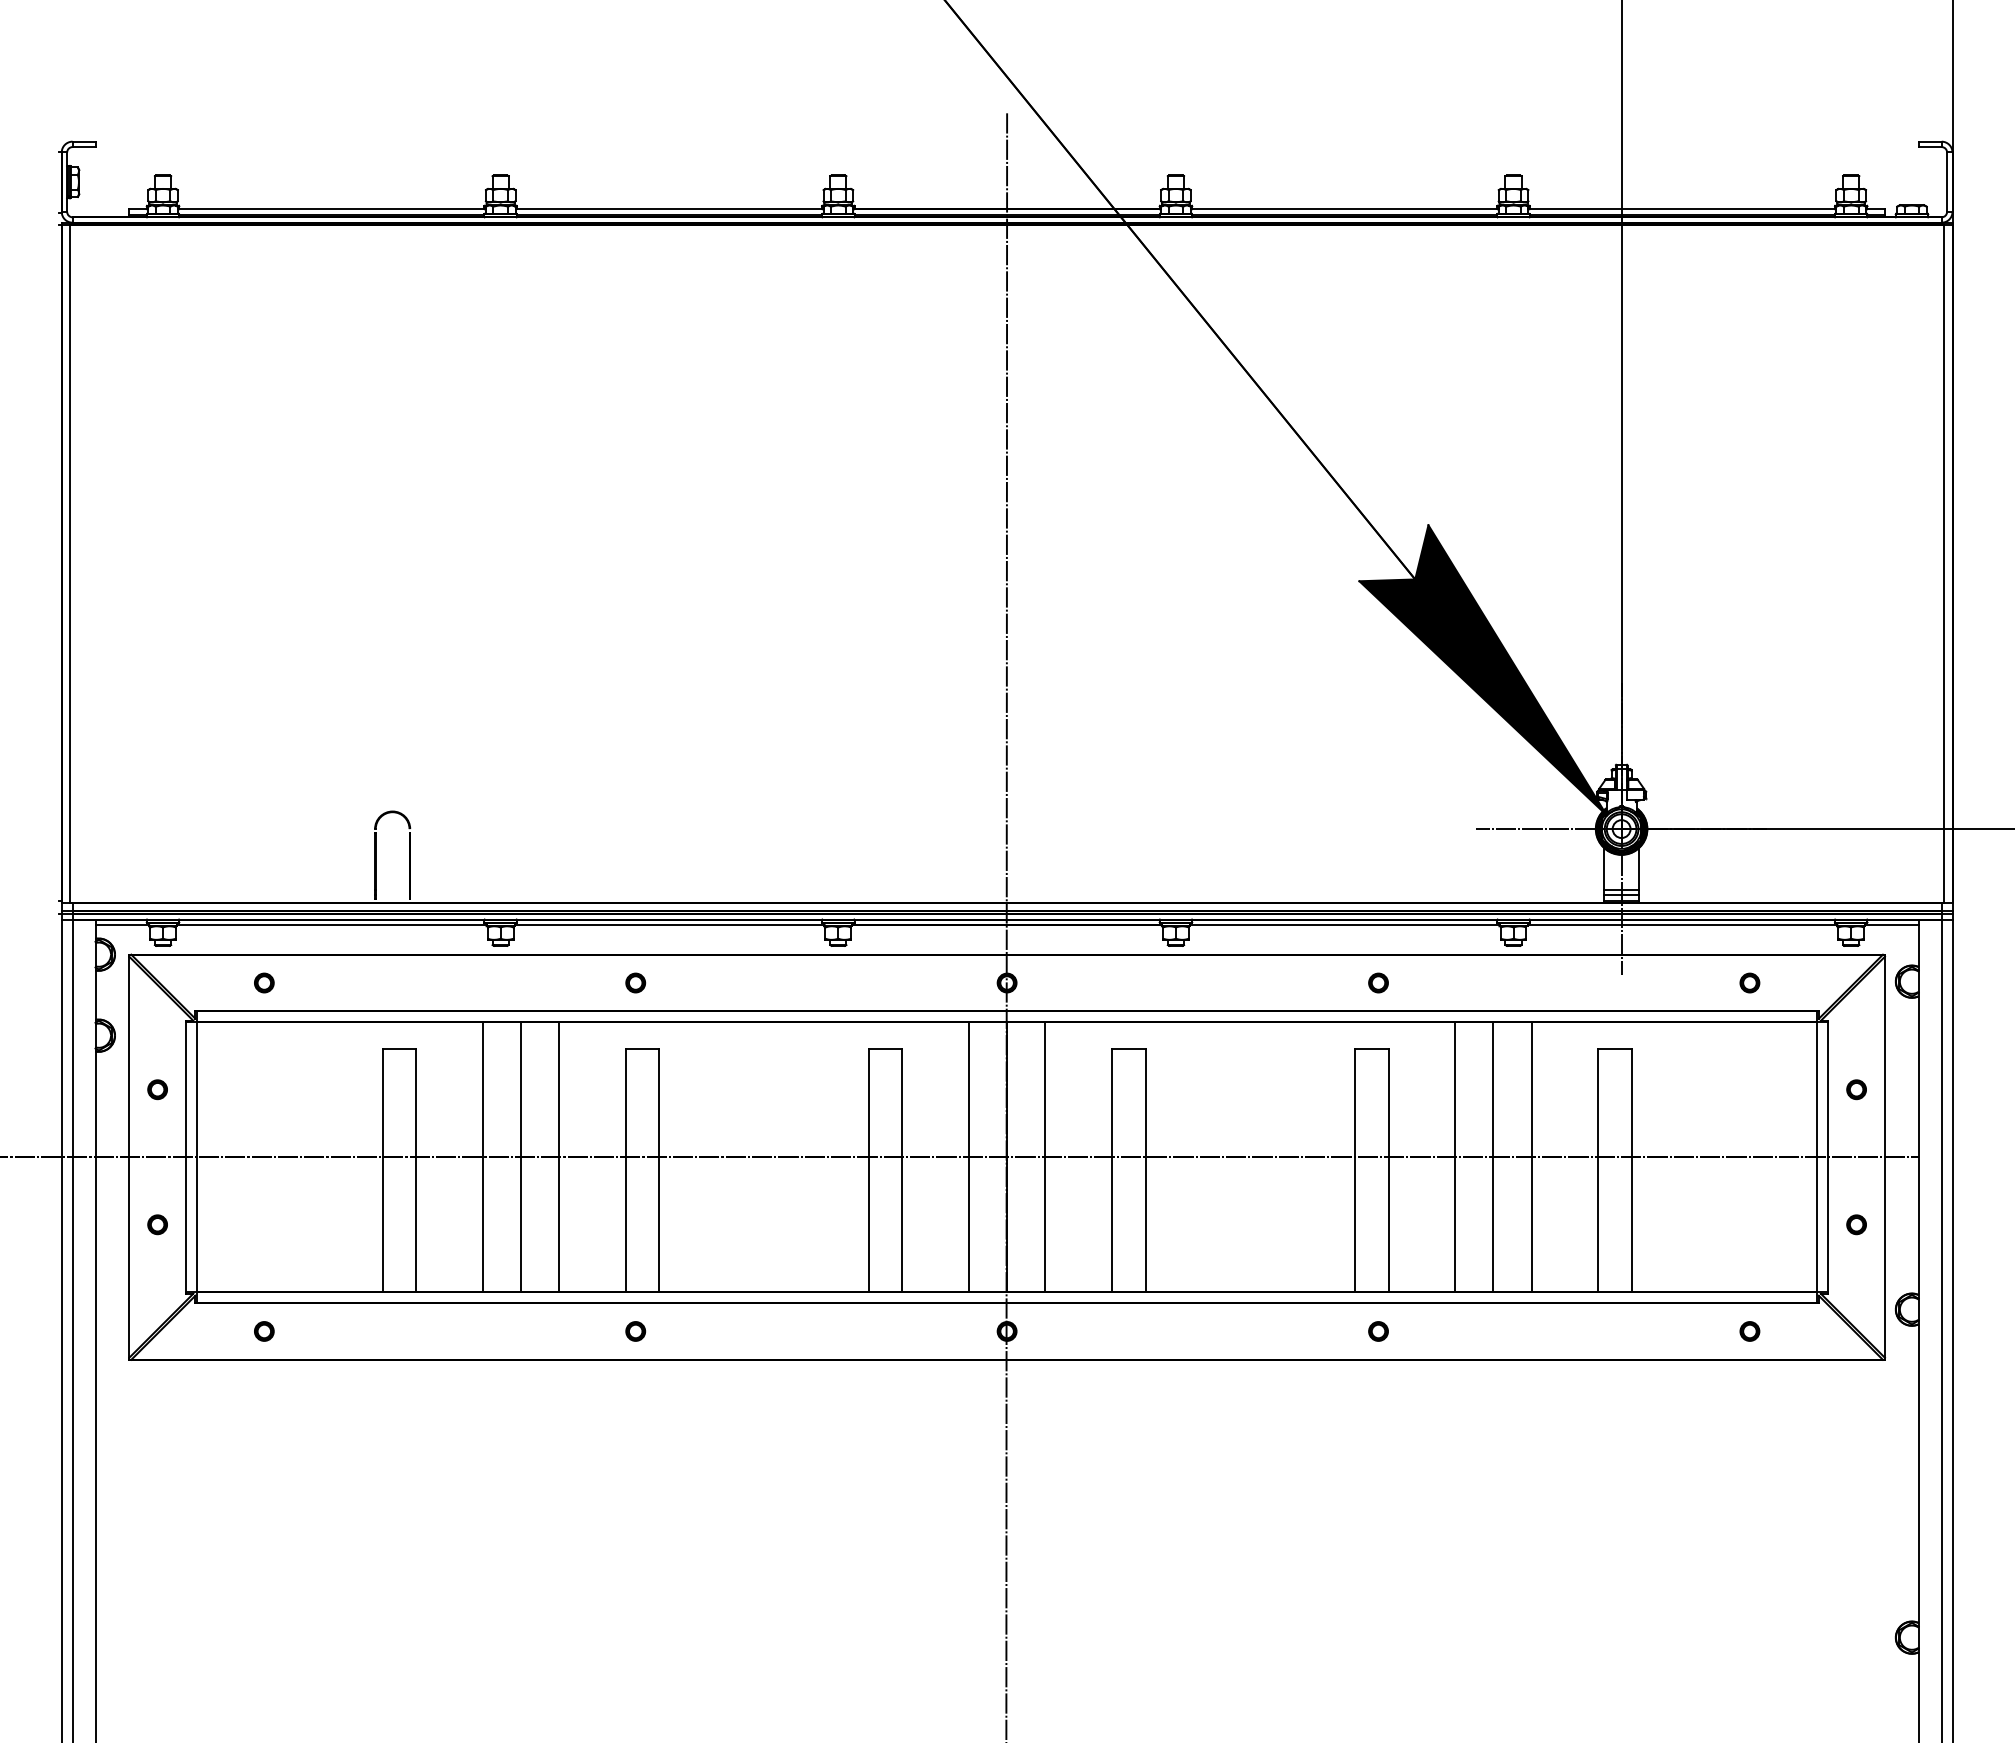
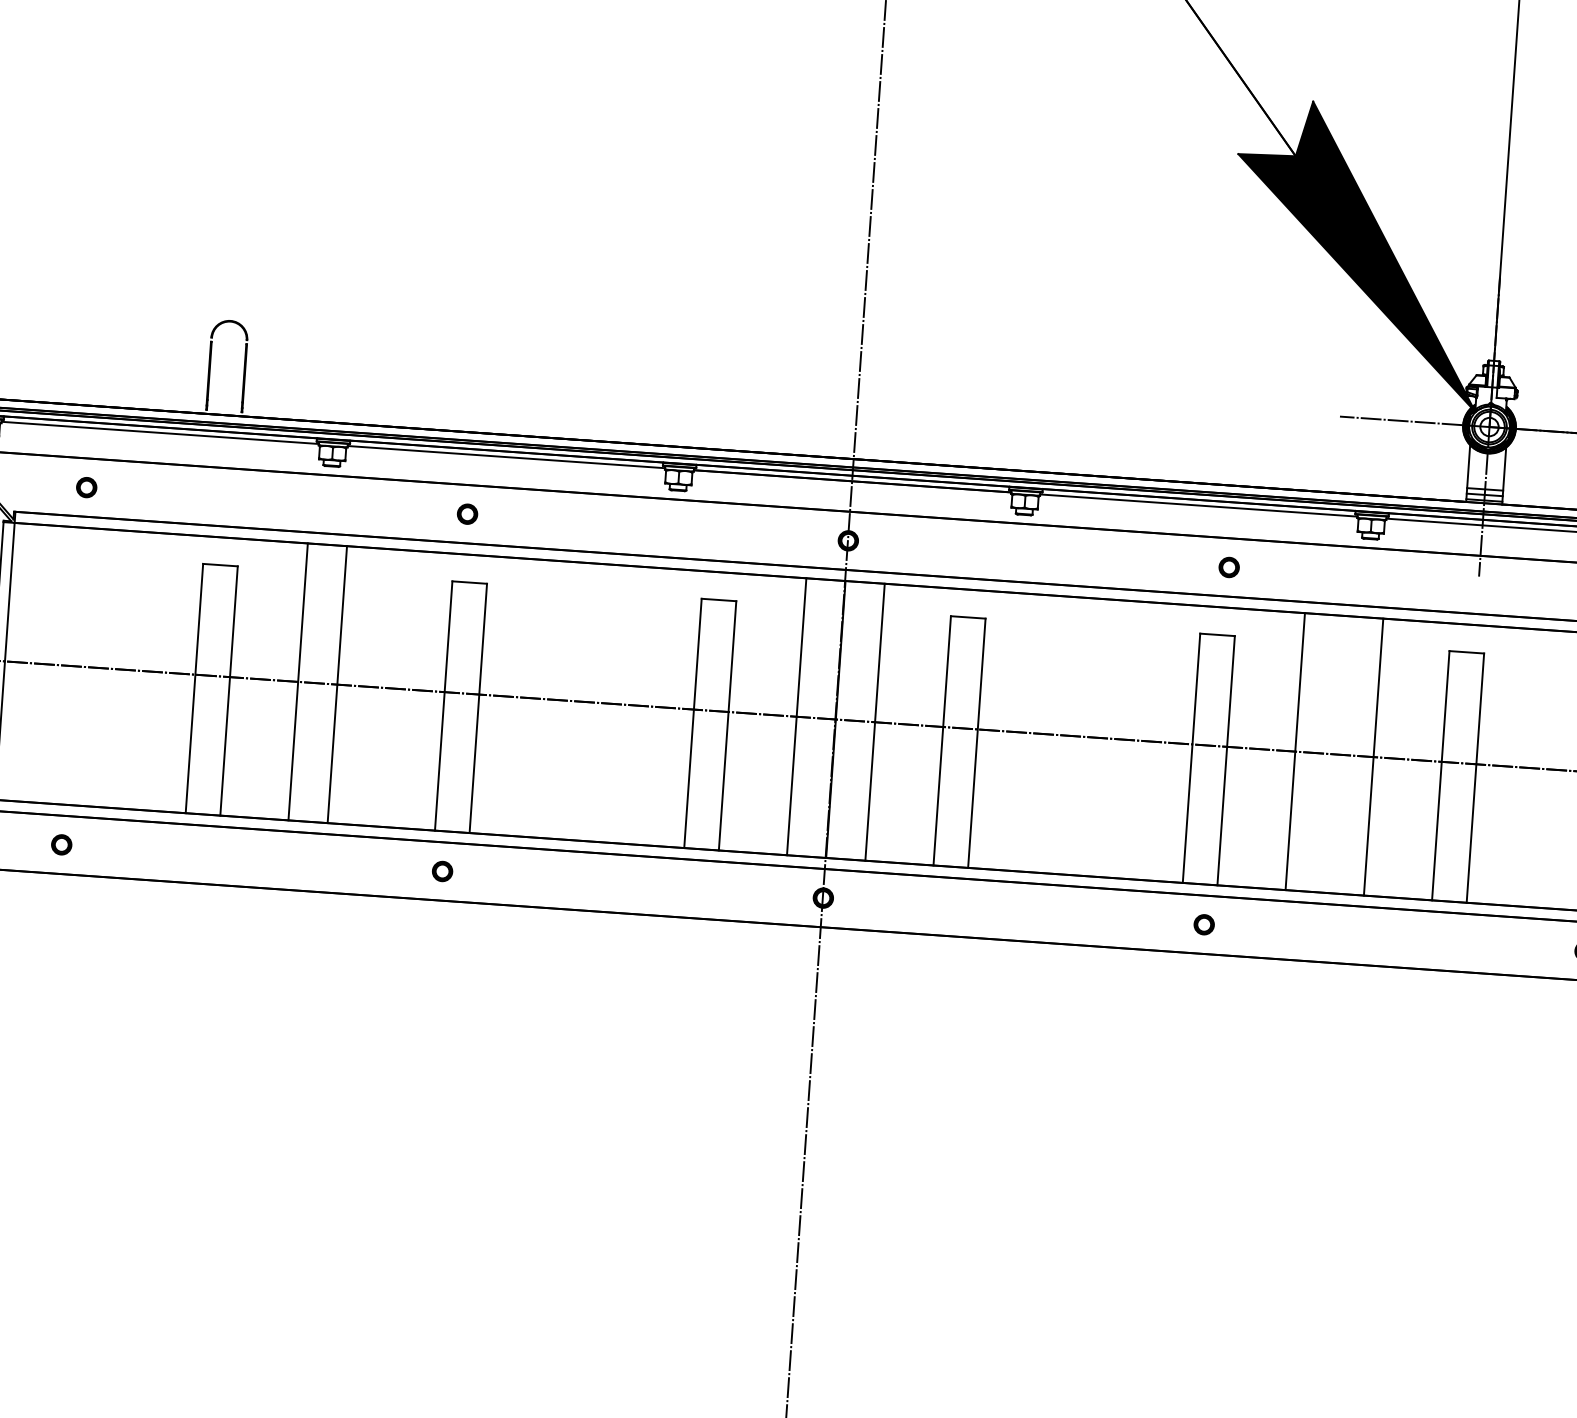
line: (559, 1157) -> (376, 687), removed
line: (1493, 1157) -> (1334, 754), removed

